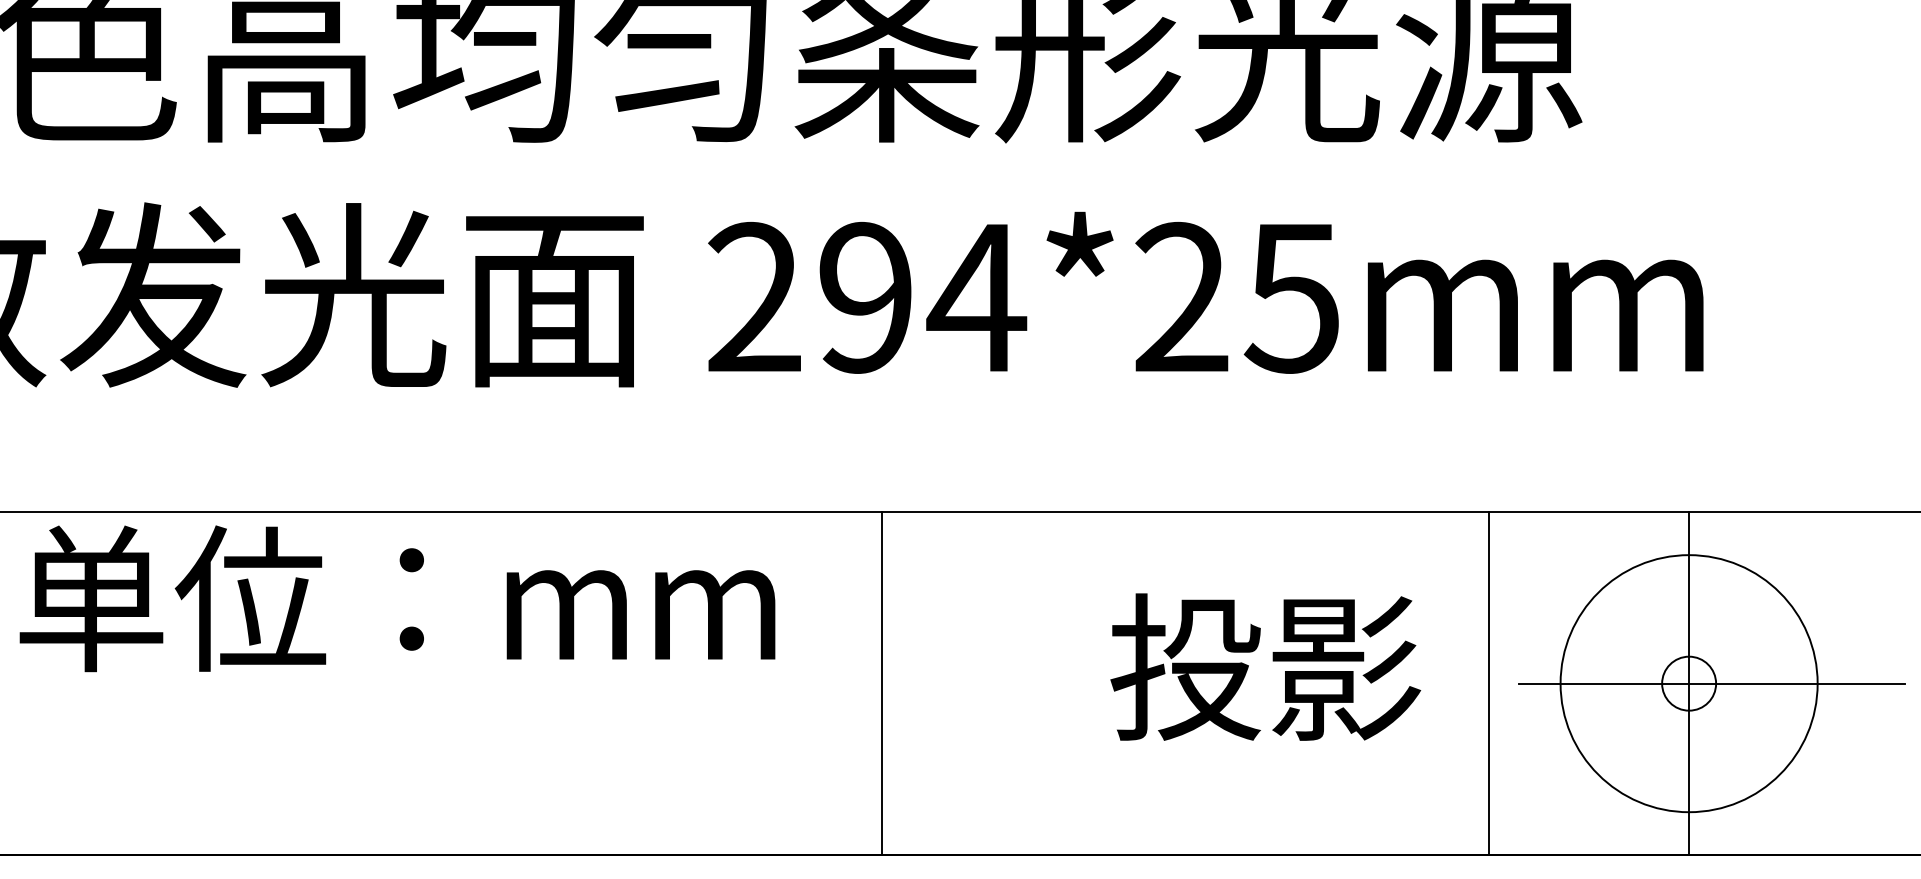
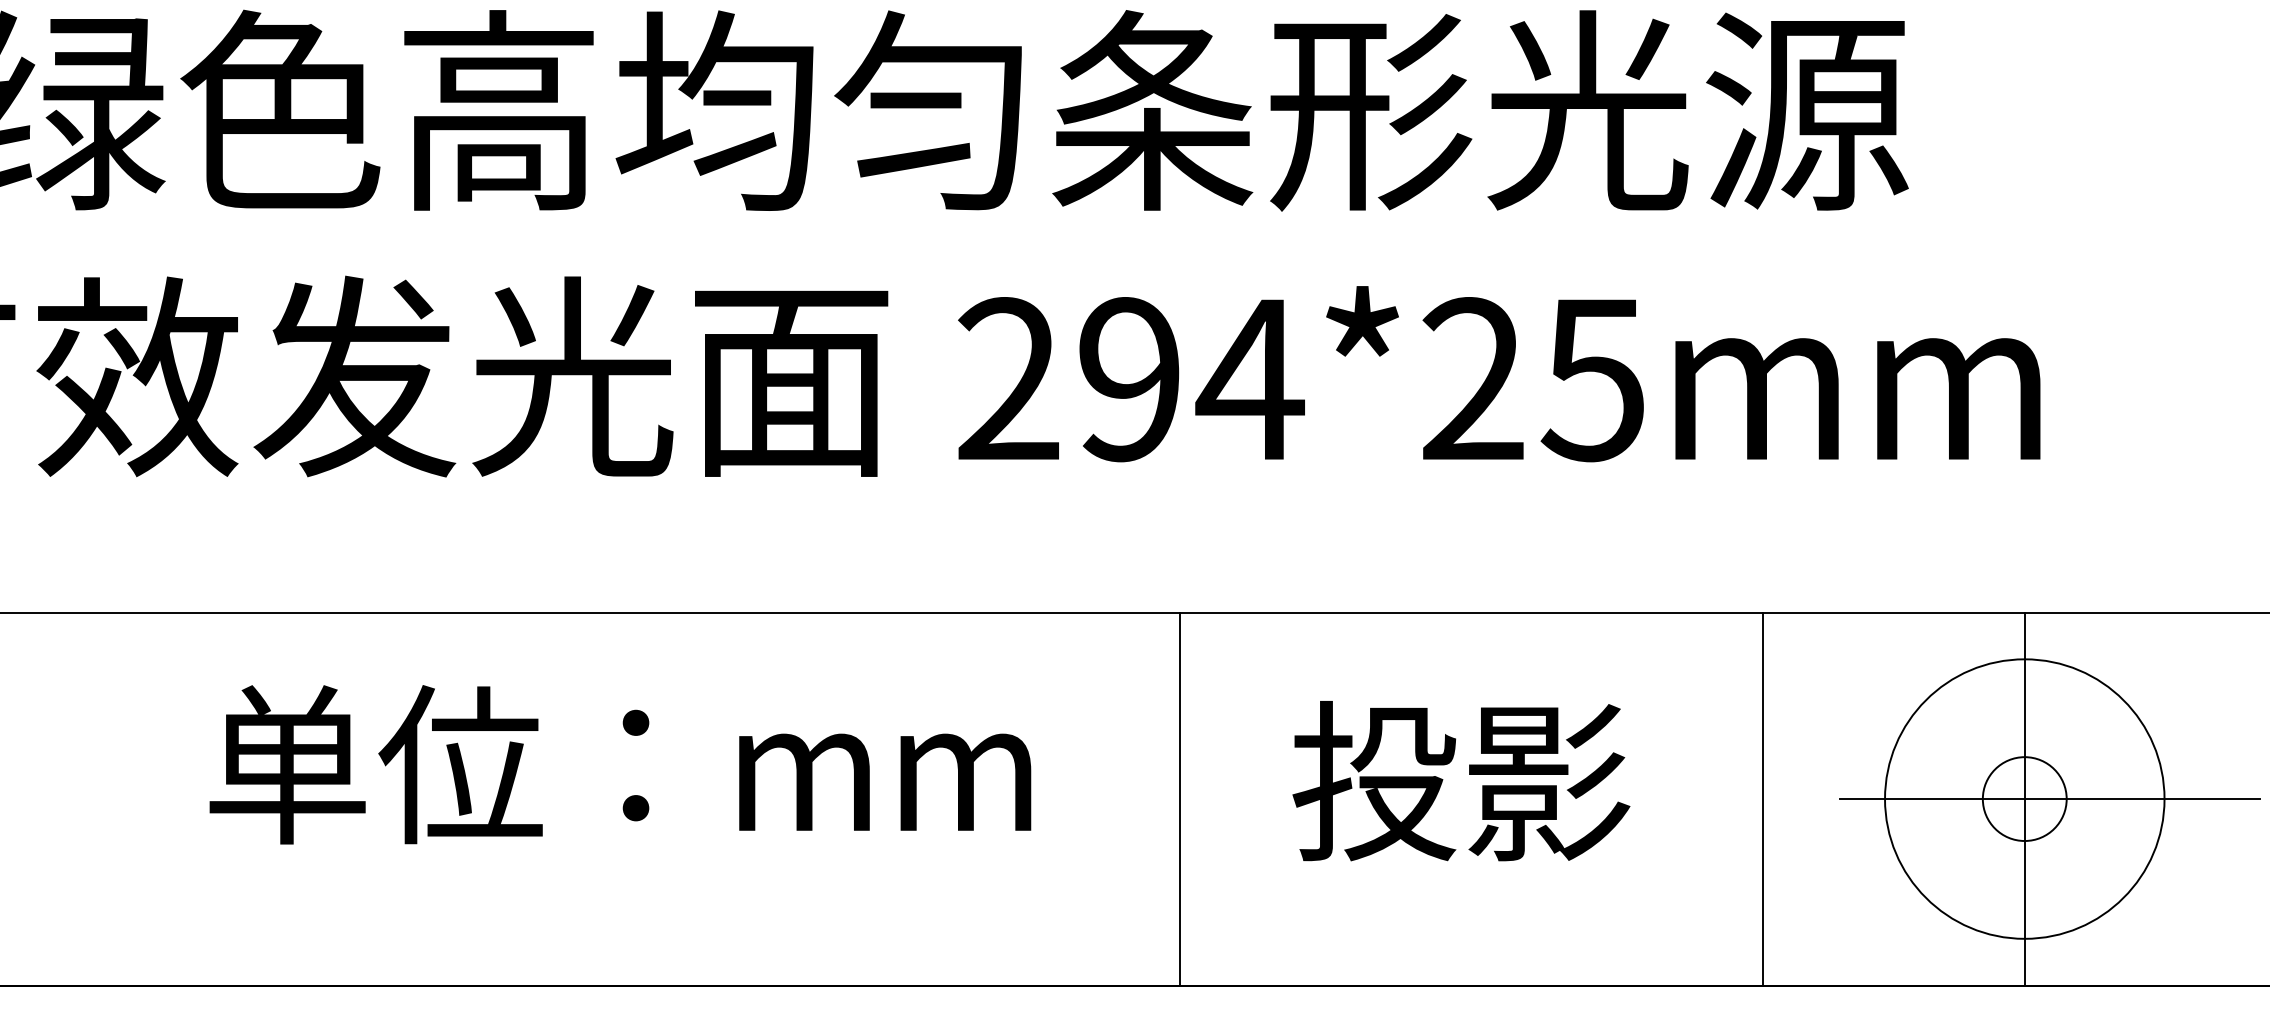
text: (397, 598) -> (620, 764), moved
text: (1265, 667) -> (1461, 781), moved
line: (882, 683) -> (1179, 798), moved
line: (1489, 683) -> (1763, 798), moved
circle: (1688, 684) -> (2024, 799), size x1.43

